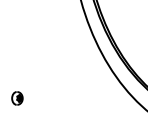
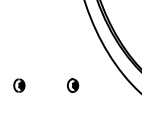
part: (72, 98) -> (73, 85), added

